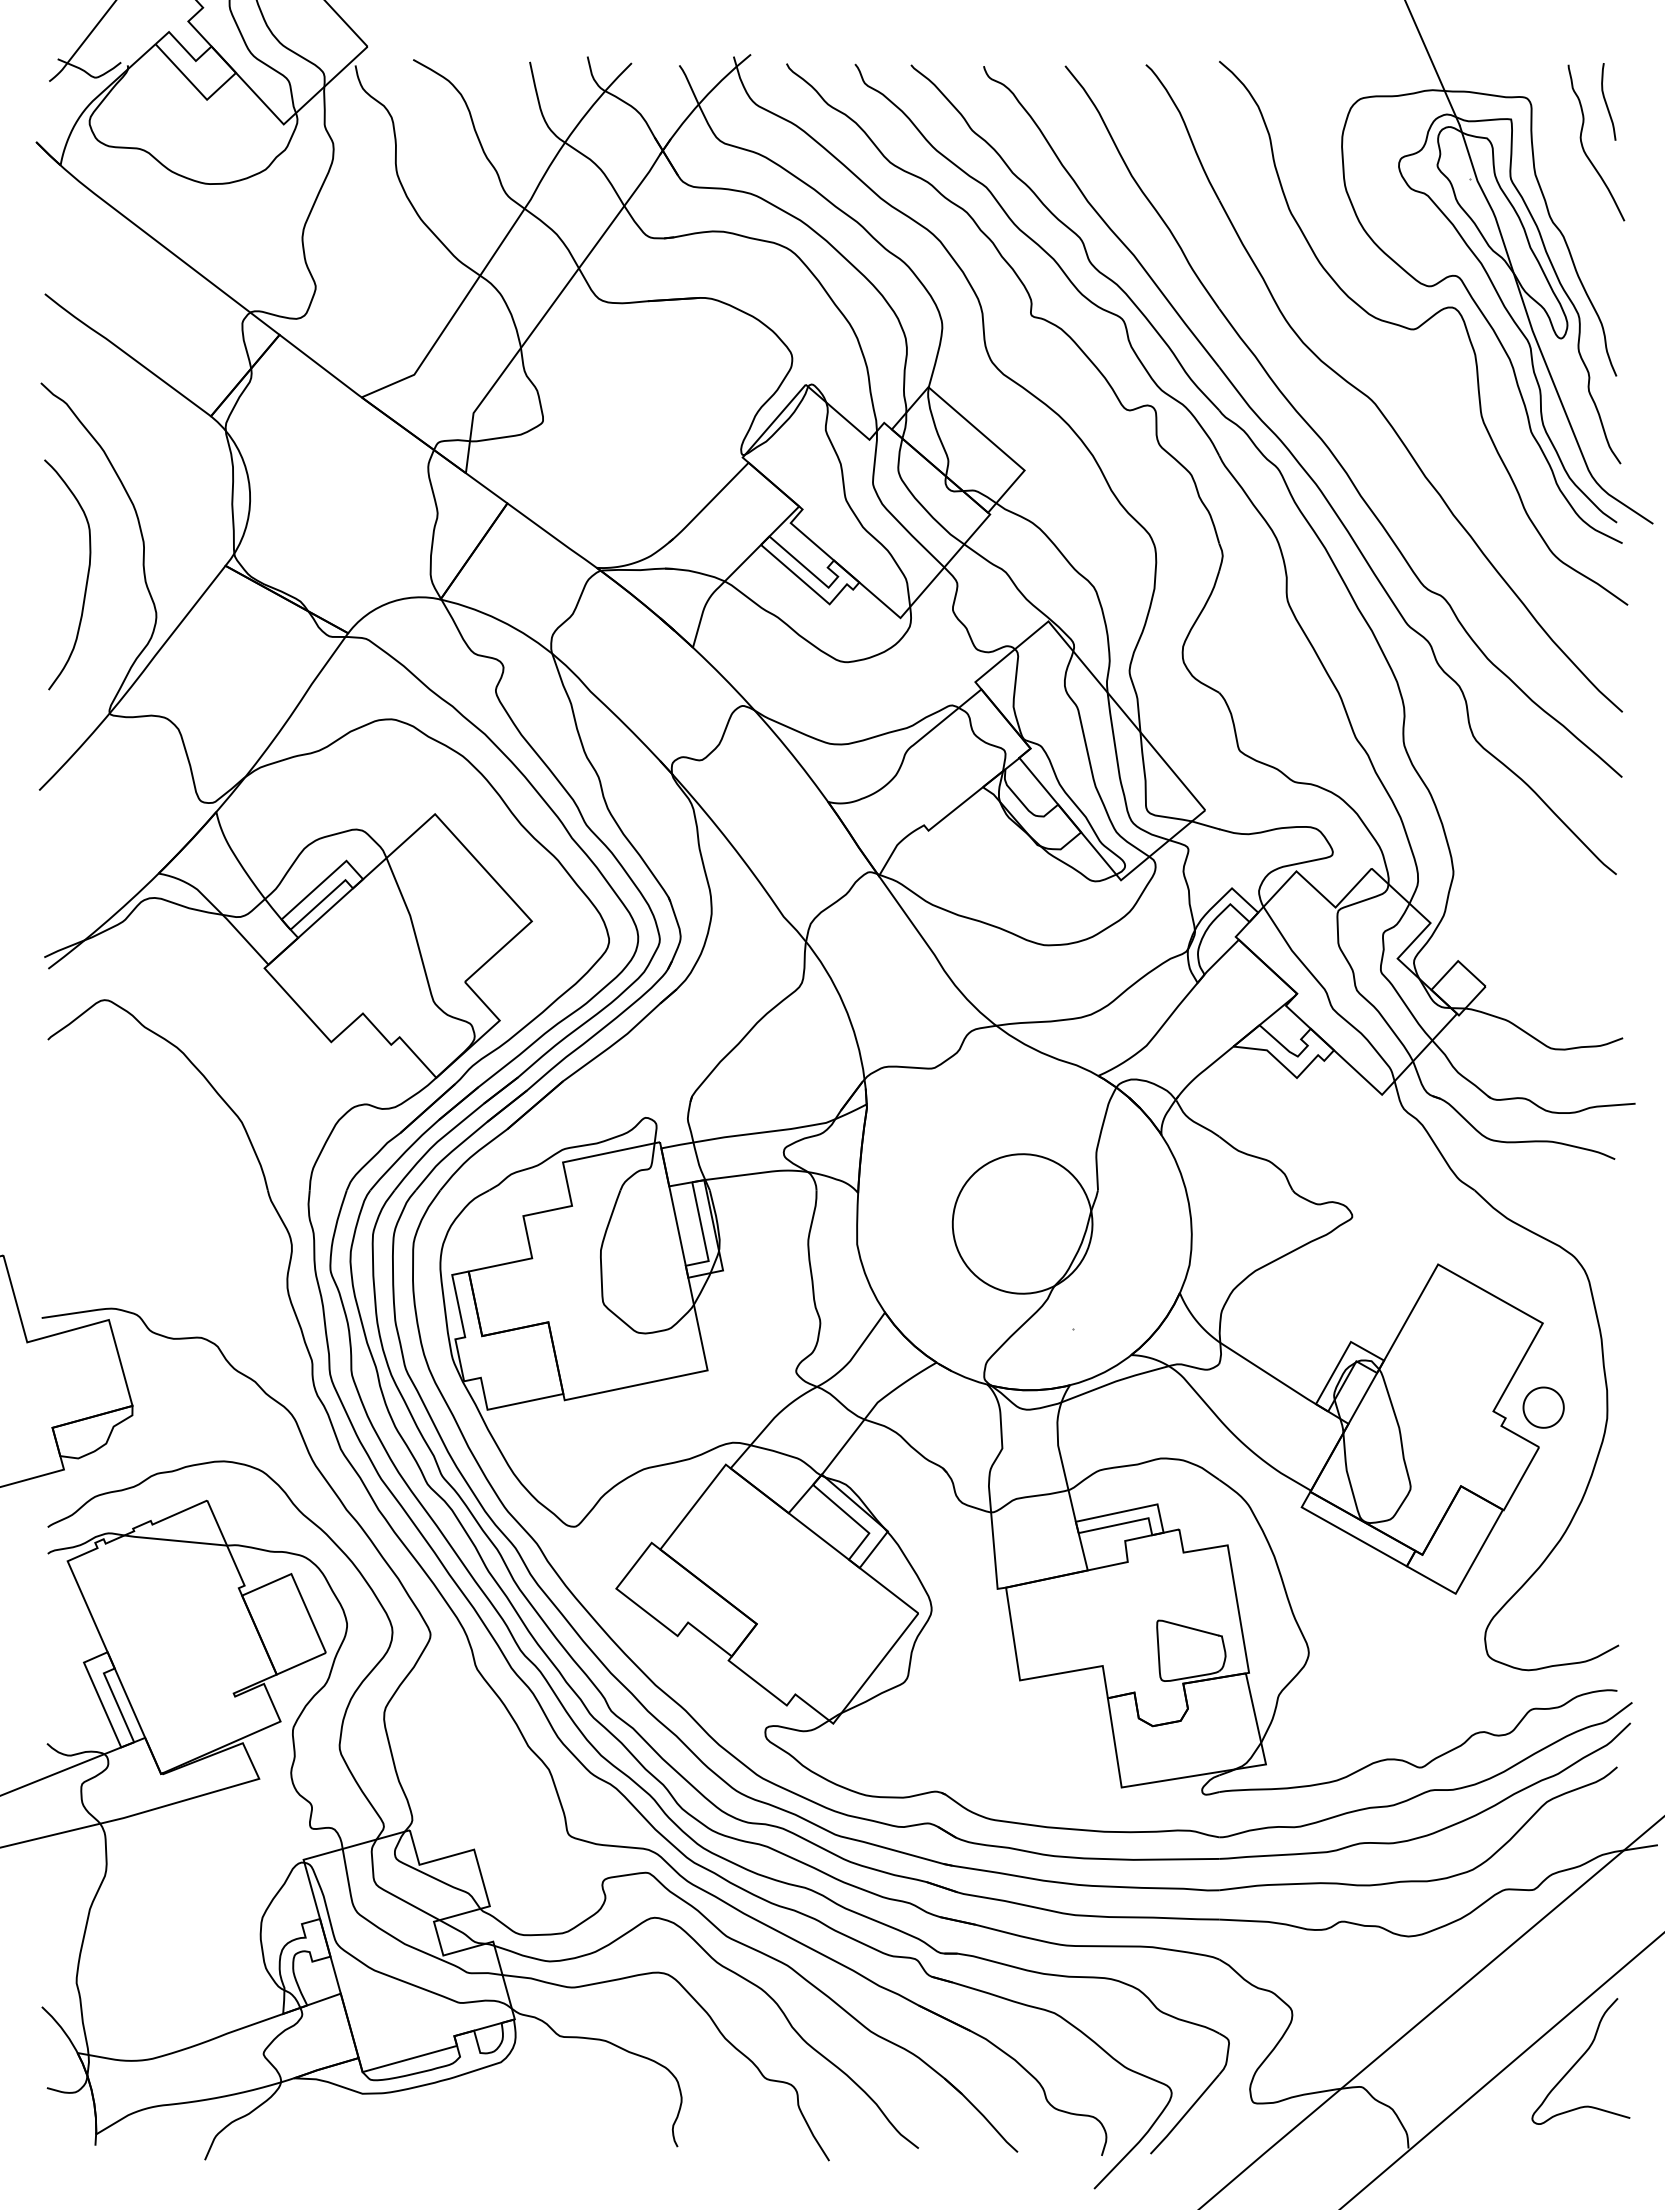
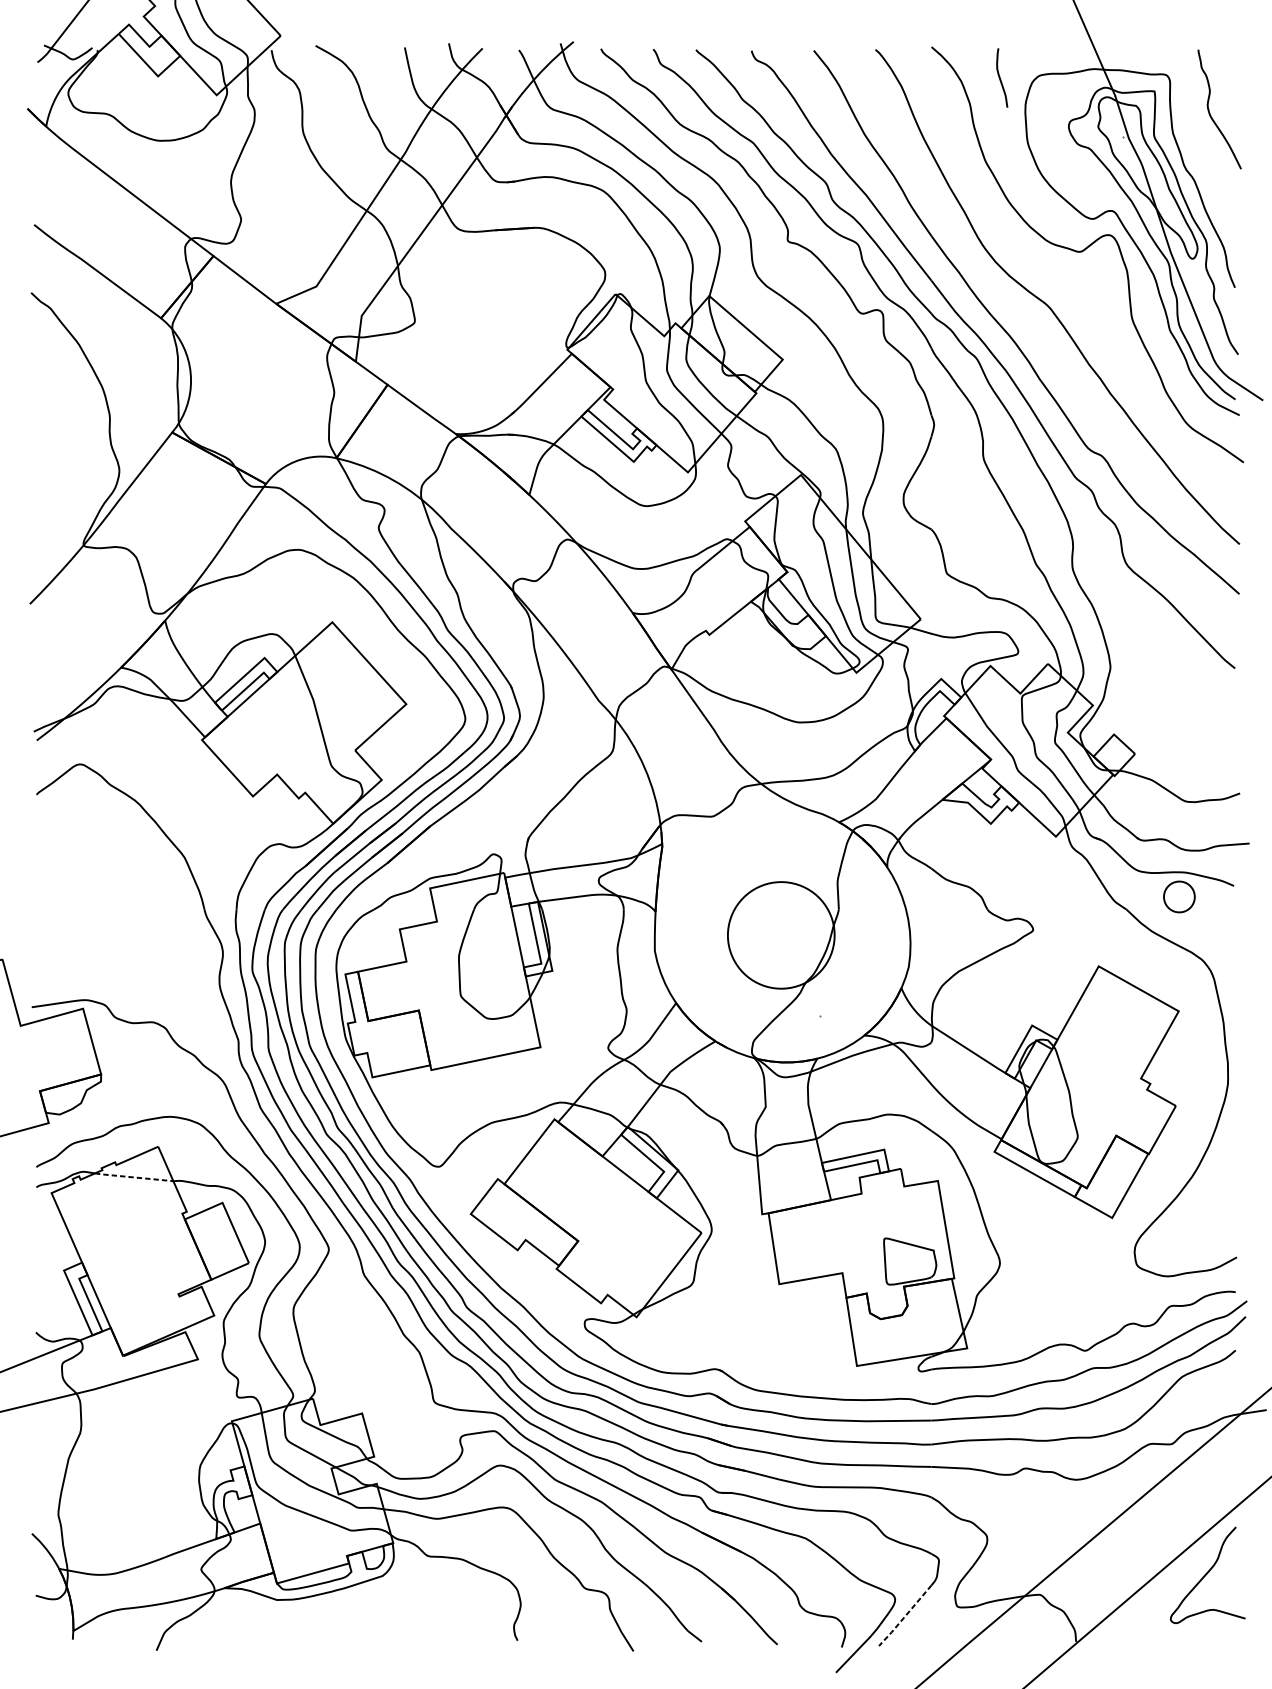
curve: (1606, 101) -> (1000, 77), moved
curve: (86, 577) -> (65, 441), removed
part: (1543, 1407) -> (1179, 896), moved
line: (175, 1540) -> (133, 1177), solid -> dashed
line: (1184, 2115) -> (904, 1616), solid -> dashed

